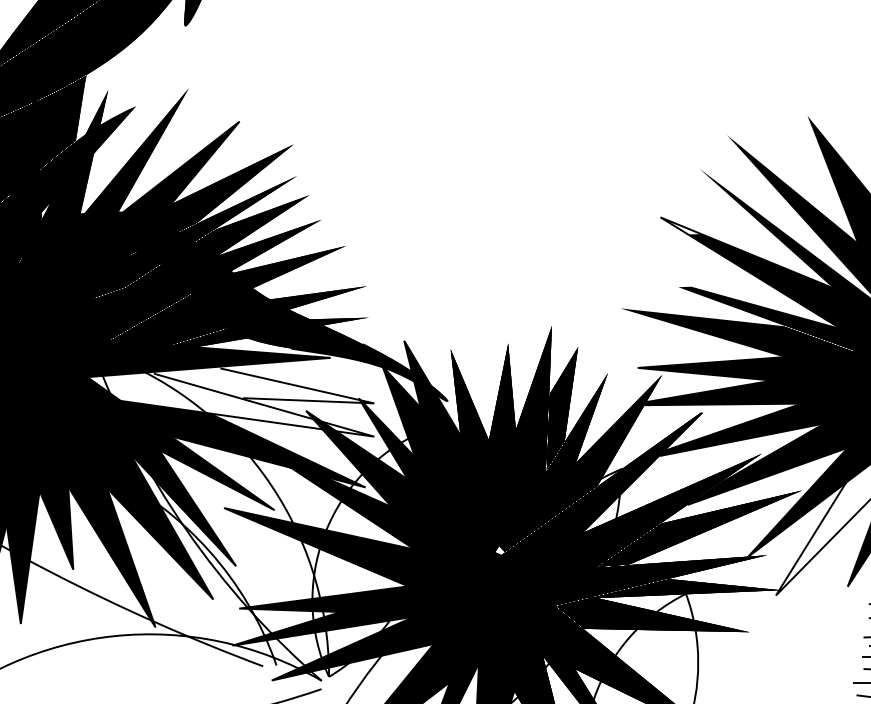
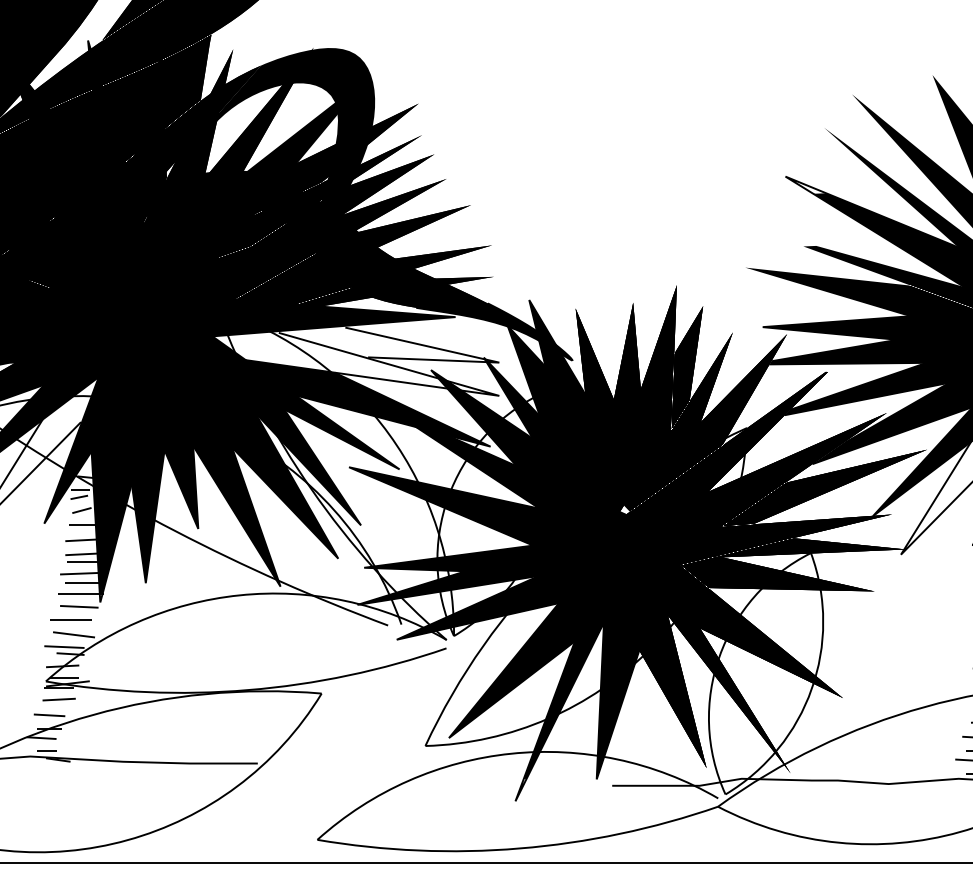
fill: (161, 172) -> (286, 131), added

